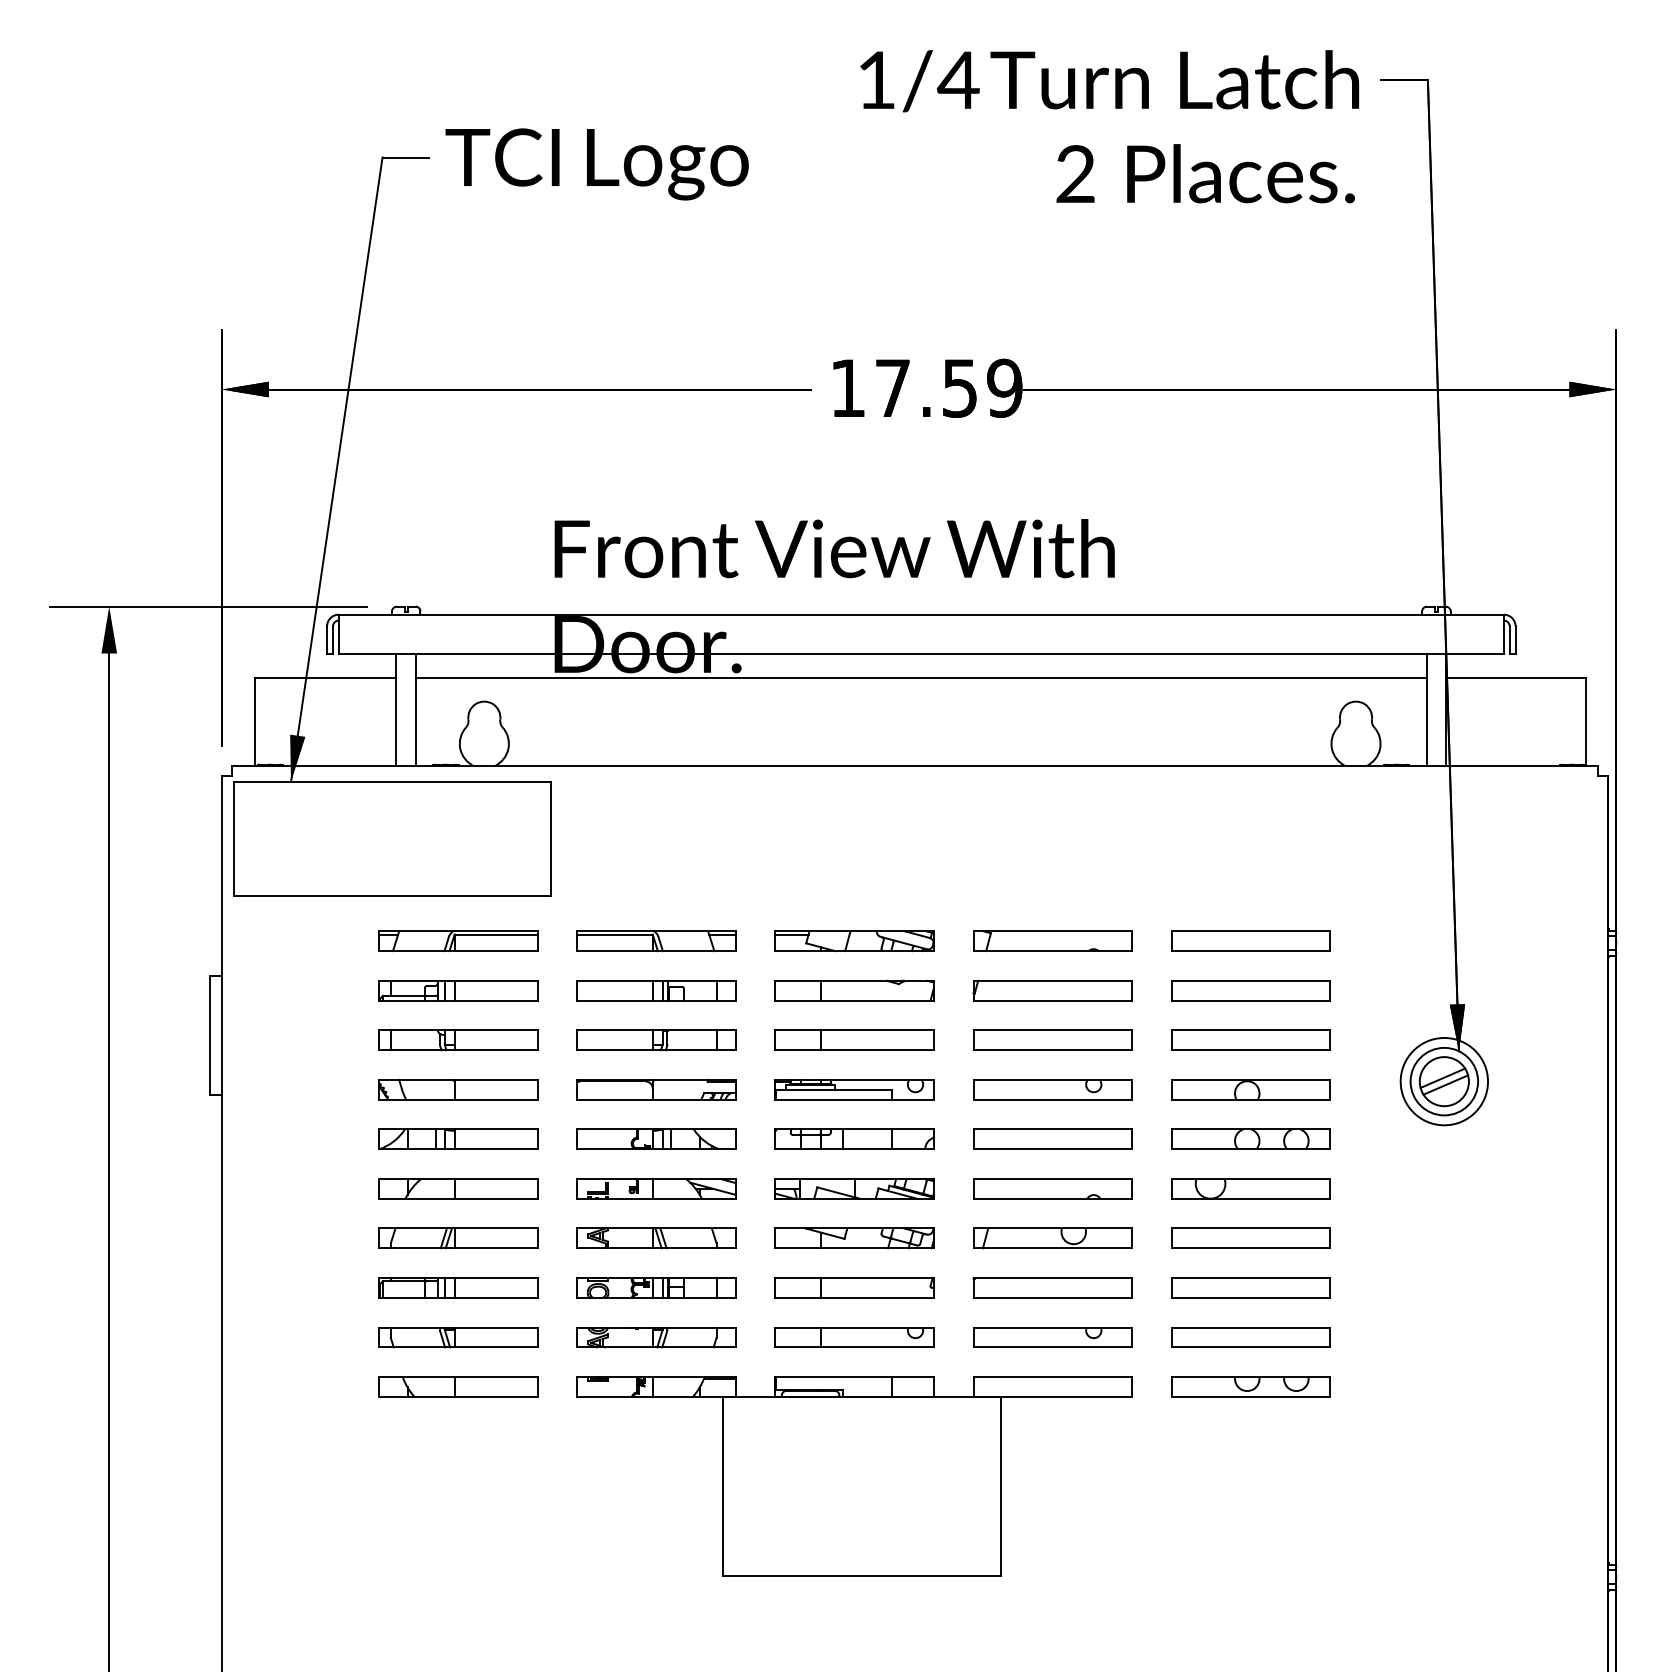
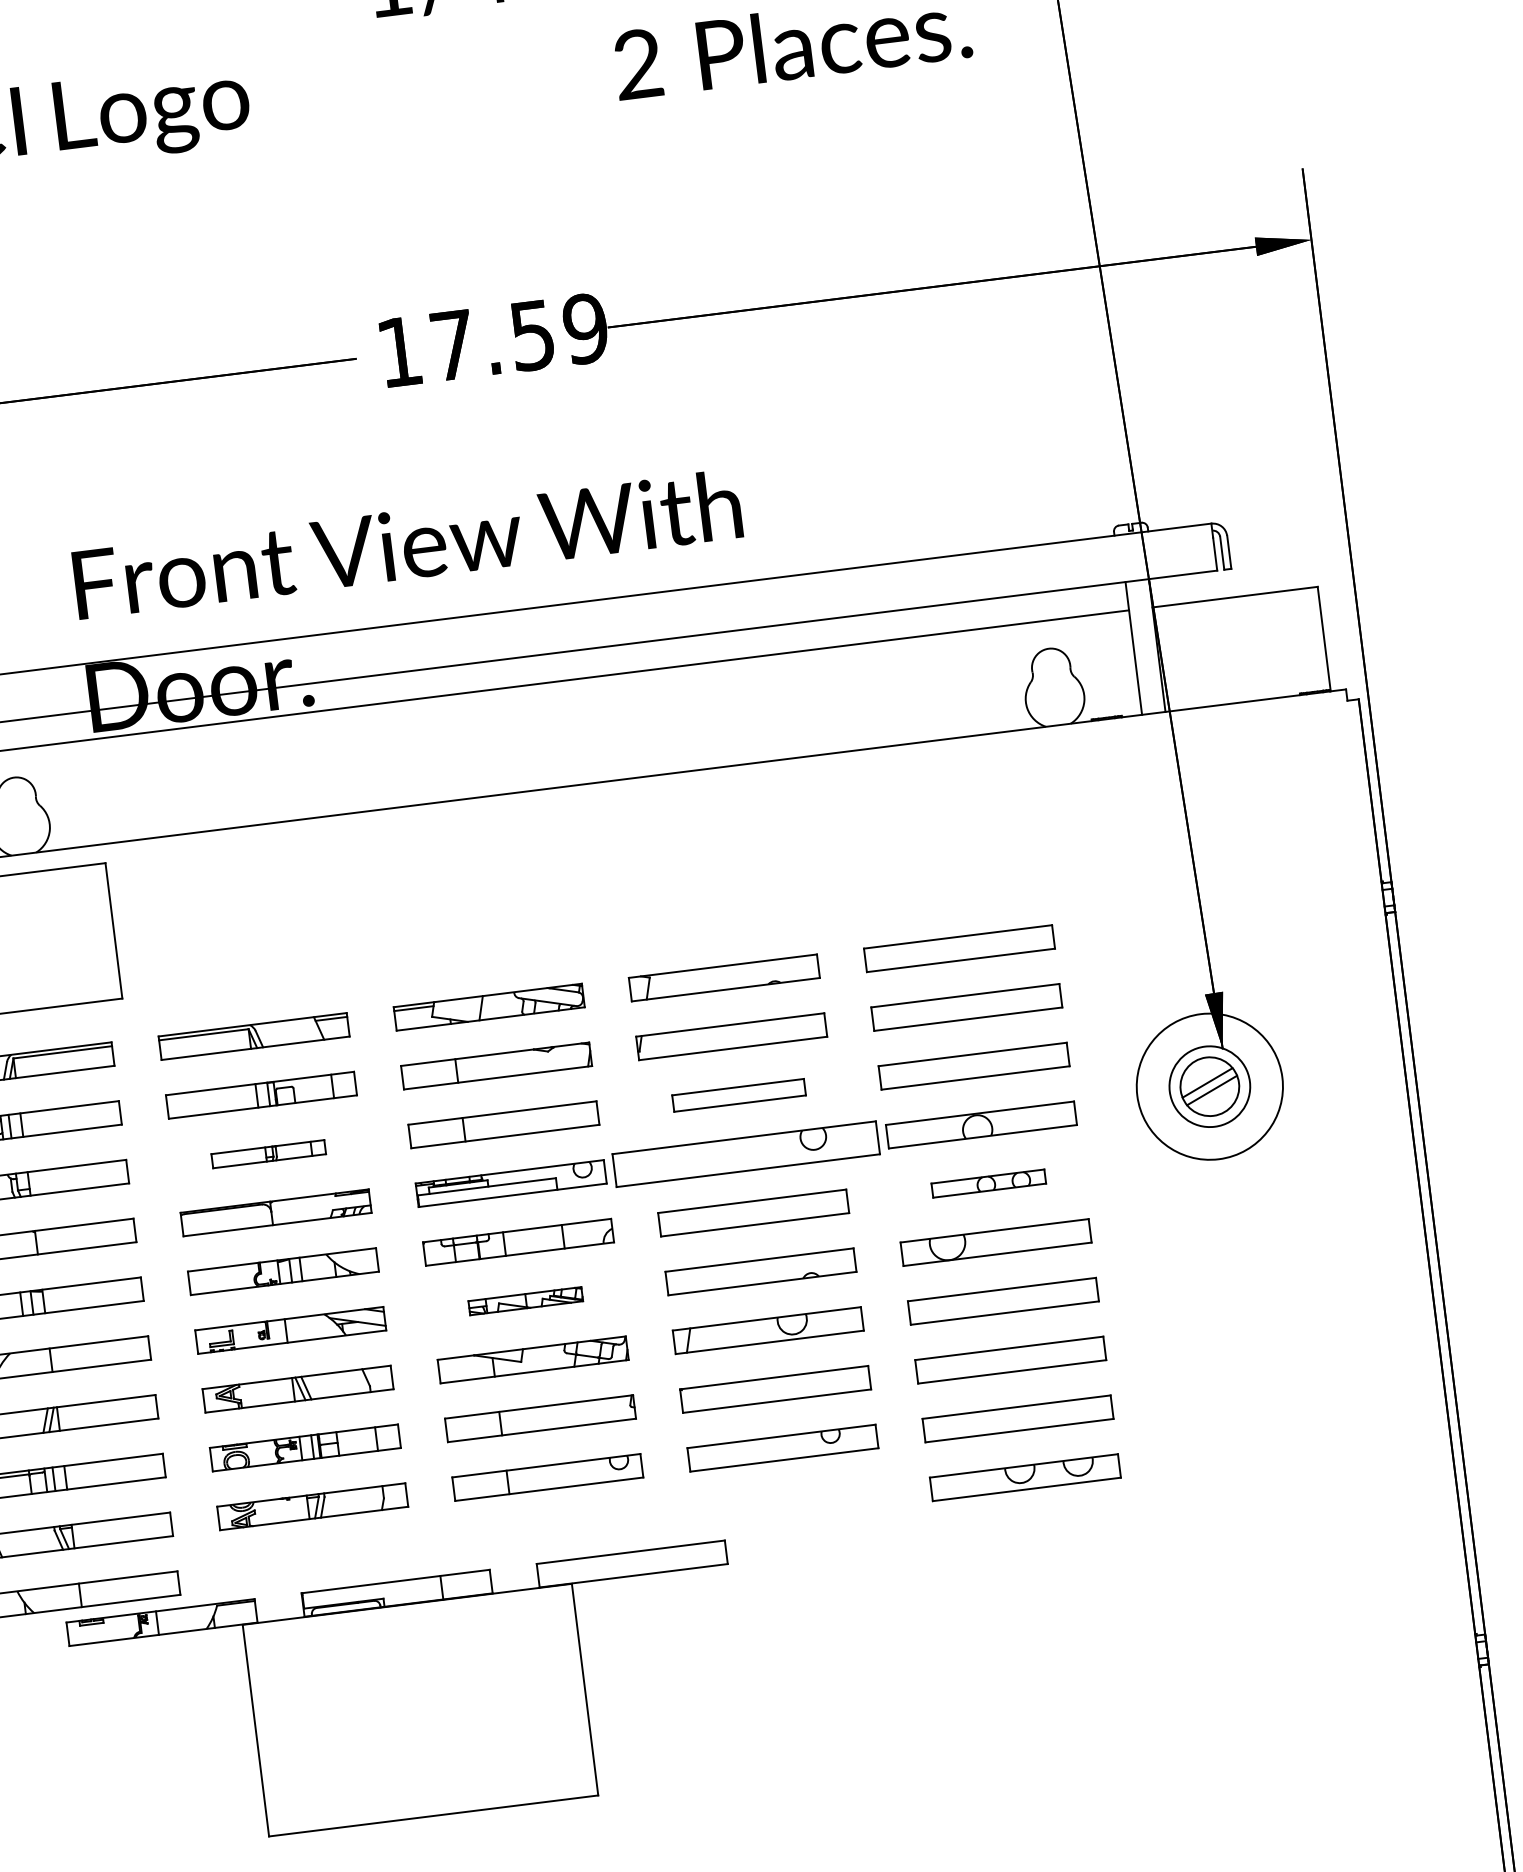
part: (1052, 1039) -> (738, 1094), size x0.7
part: (656, 1040) -> (268, 1154), size x0.6
circle: (1444, 1081) -> (1210, 1086), size x1.4
part: (1052, 1089) -> (745, 1153), size x1.4
part: (1250, 1138) -> (988, 1182), size x0.6
part: (854, 1188) -> (525, 1300), size x0.6
part: (854, 1476) -> (410, 1699), moved

